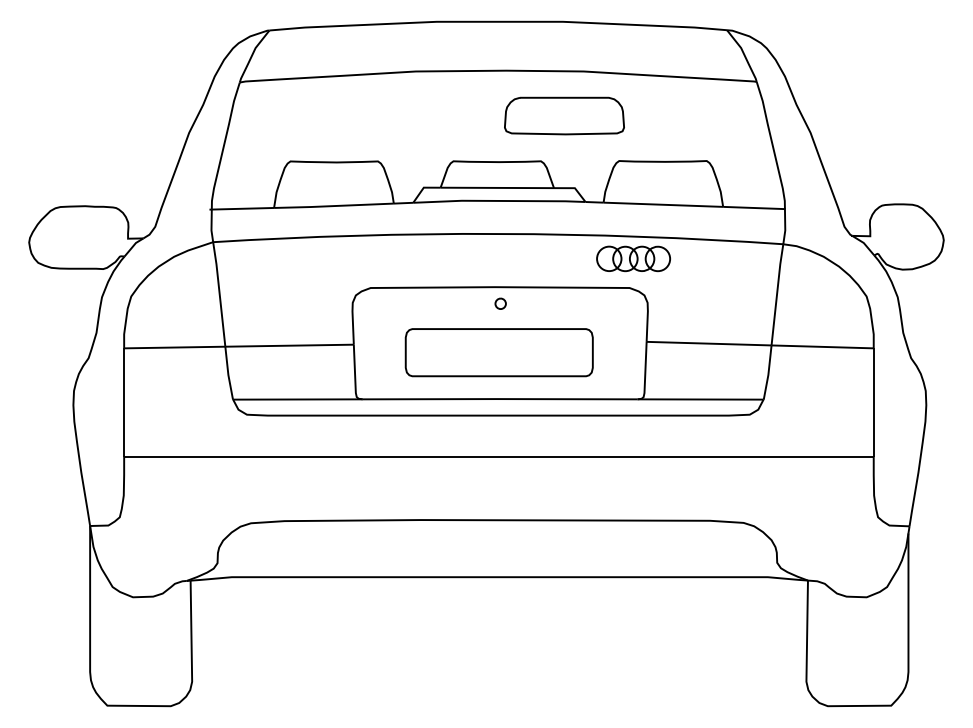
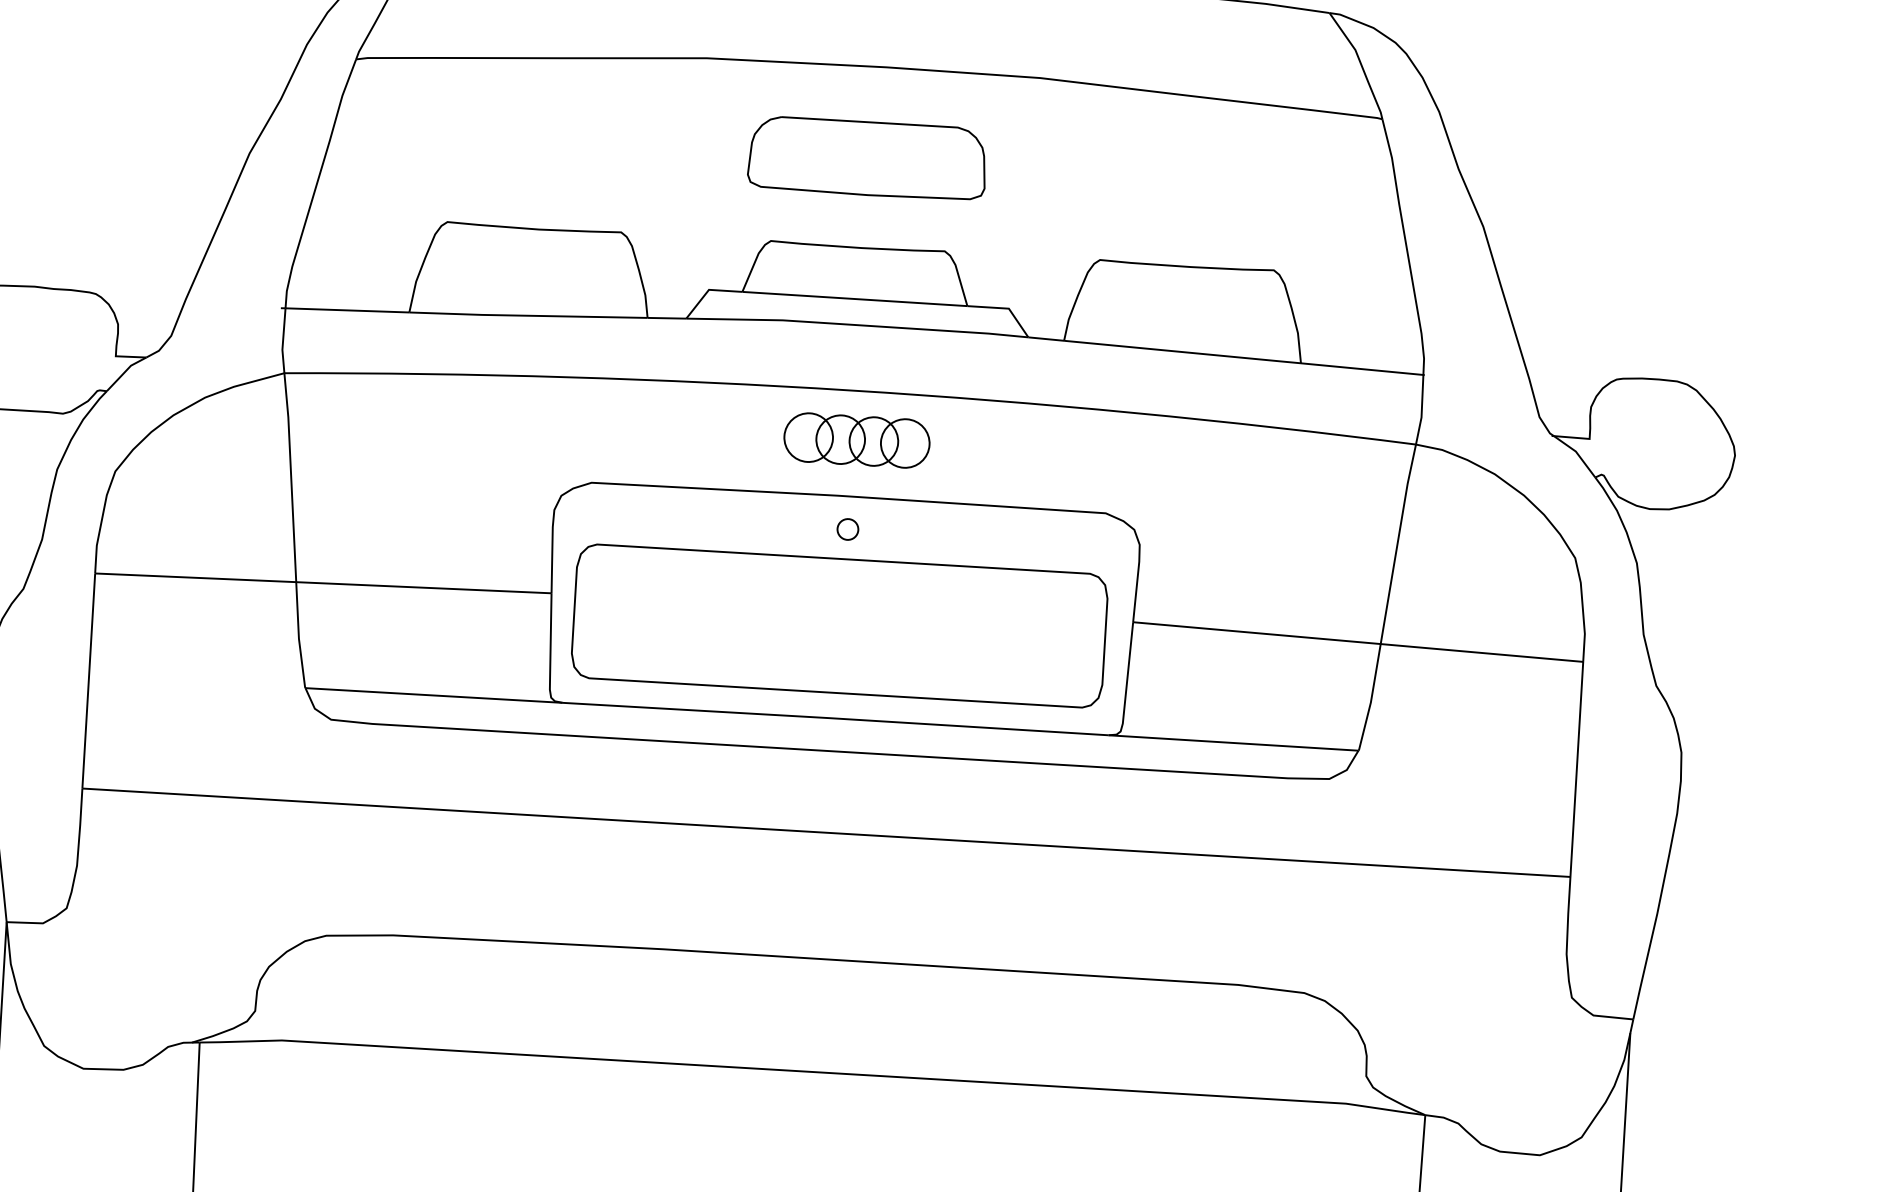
part: (564, 115) -> (867, 157), moved
part: (633, 258) -> (856, 439), moved
part: (498, 352) -> (837, 625), size x1.43

